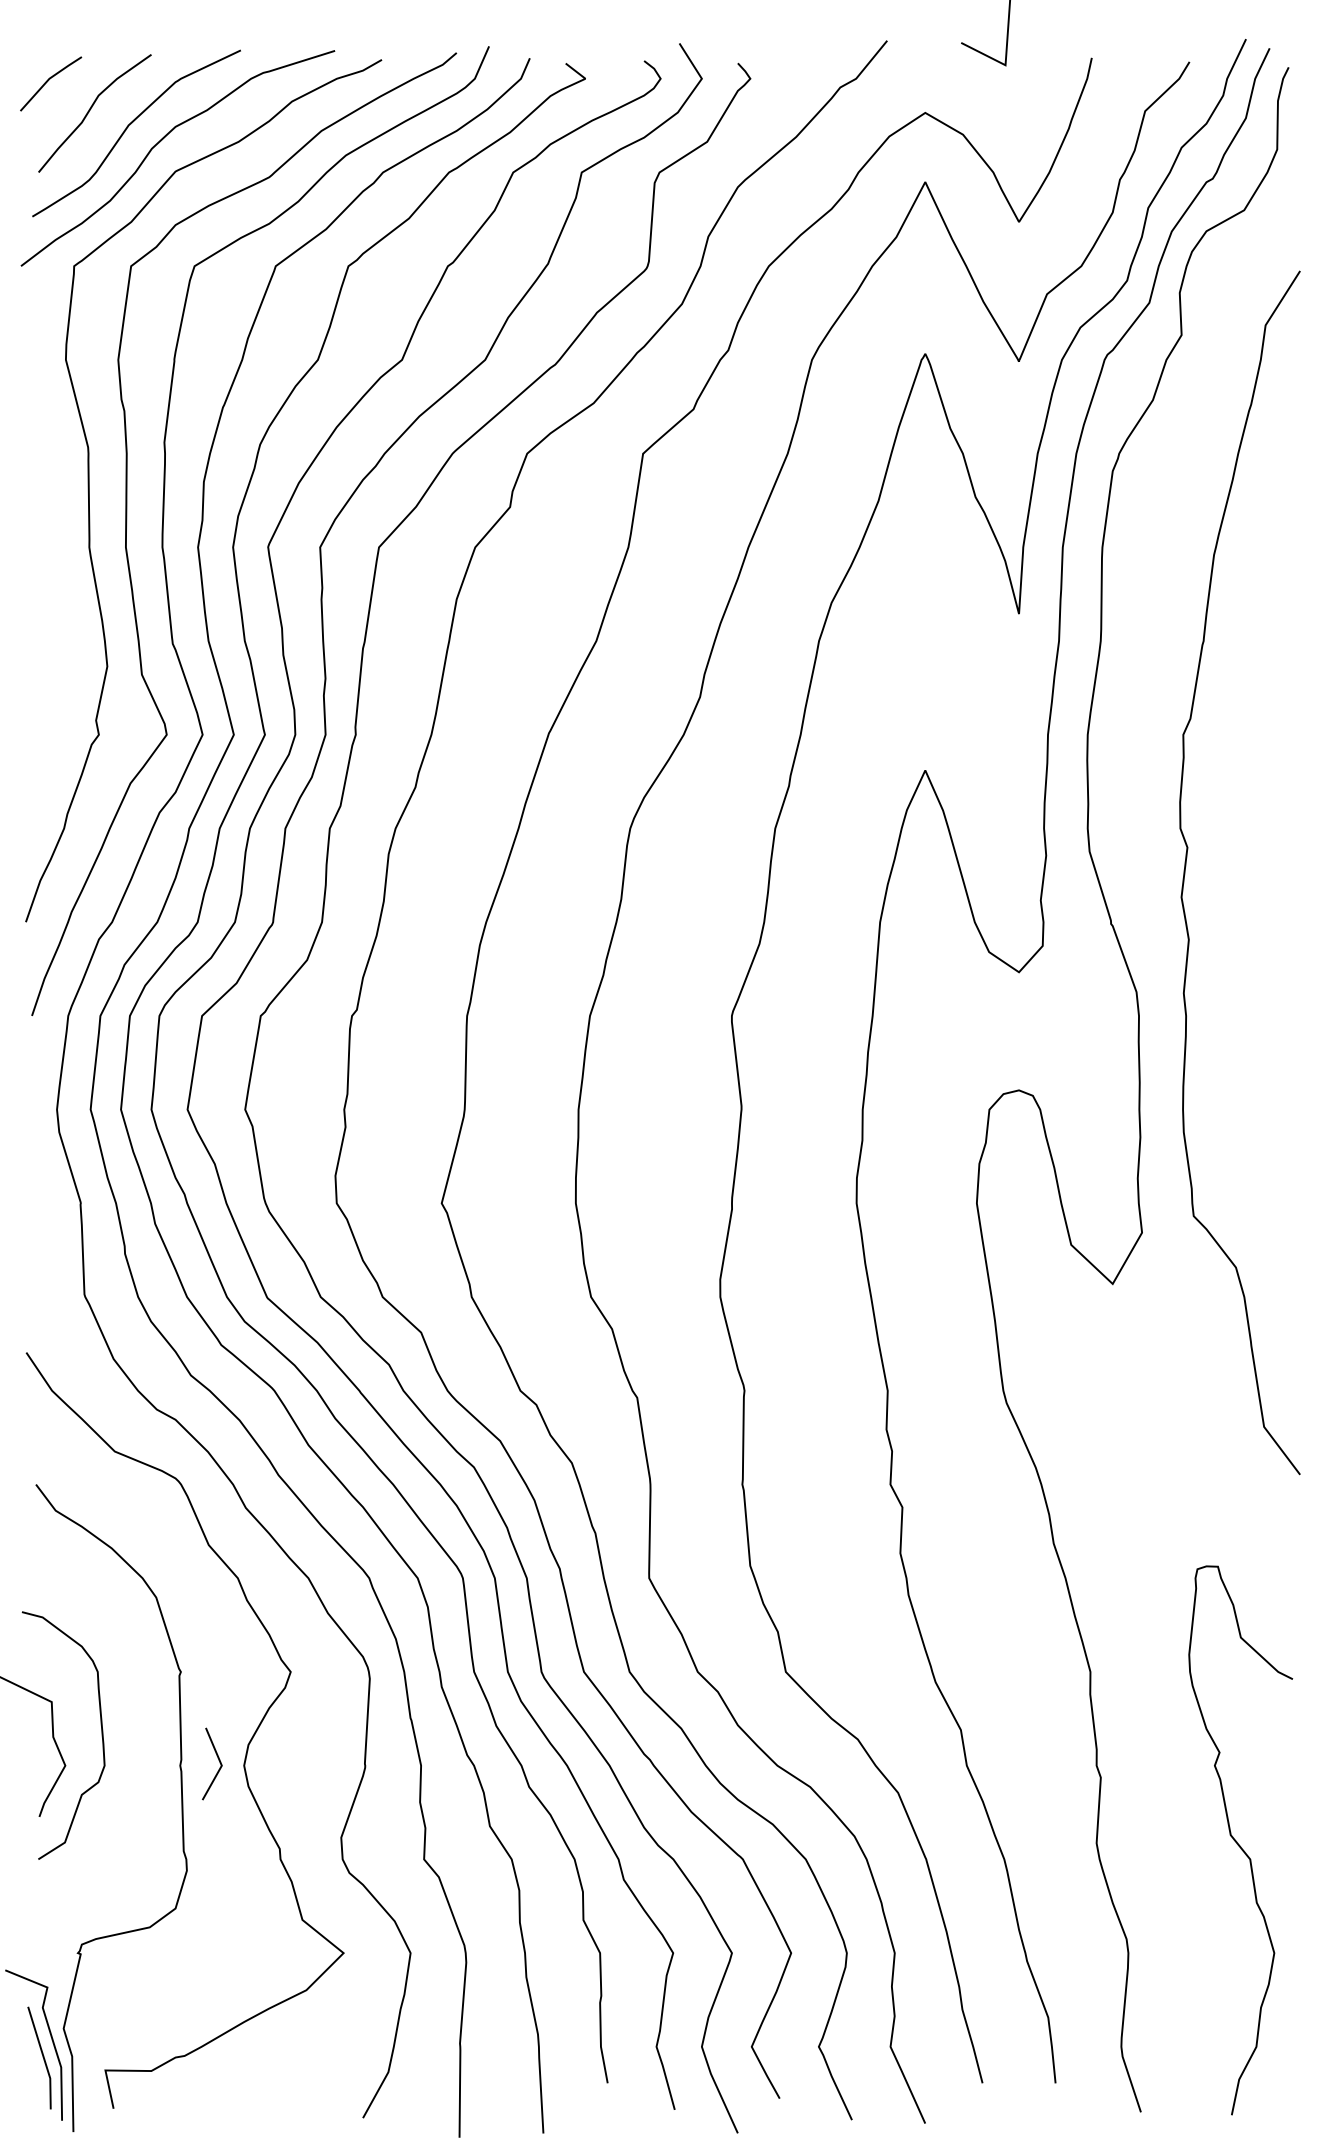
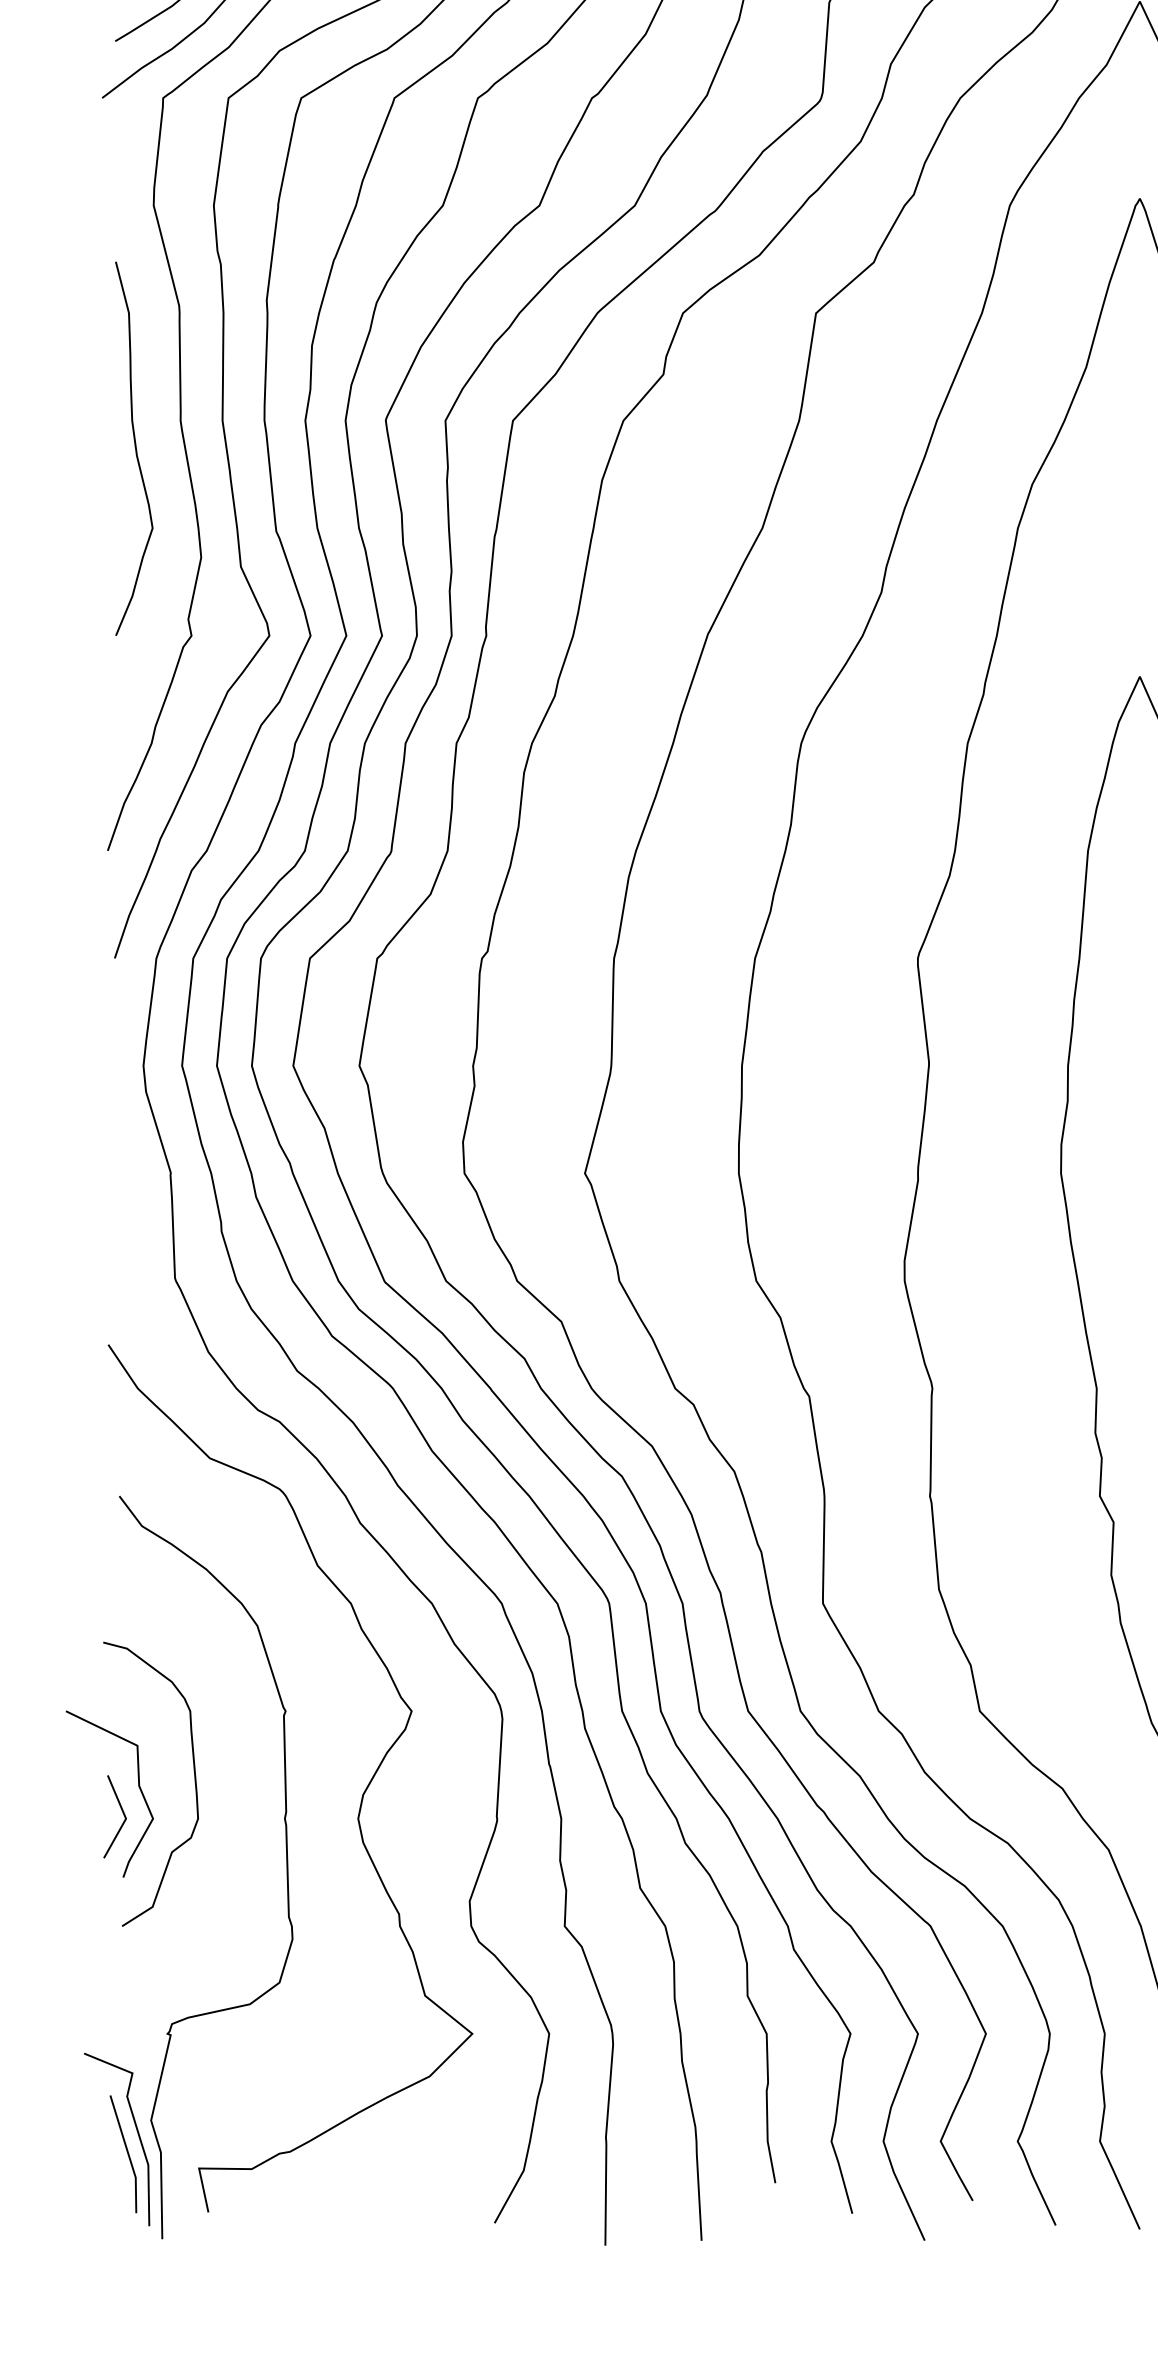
curve: (49, 571) -> (134, 448), added
line: (218, 1760) -> (122, 1812), moved

